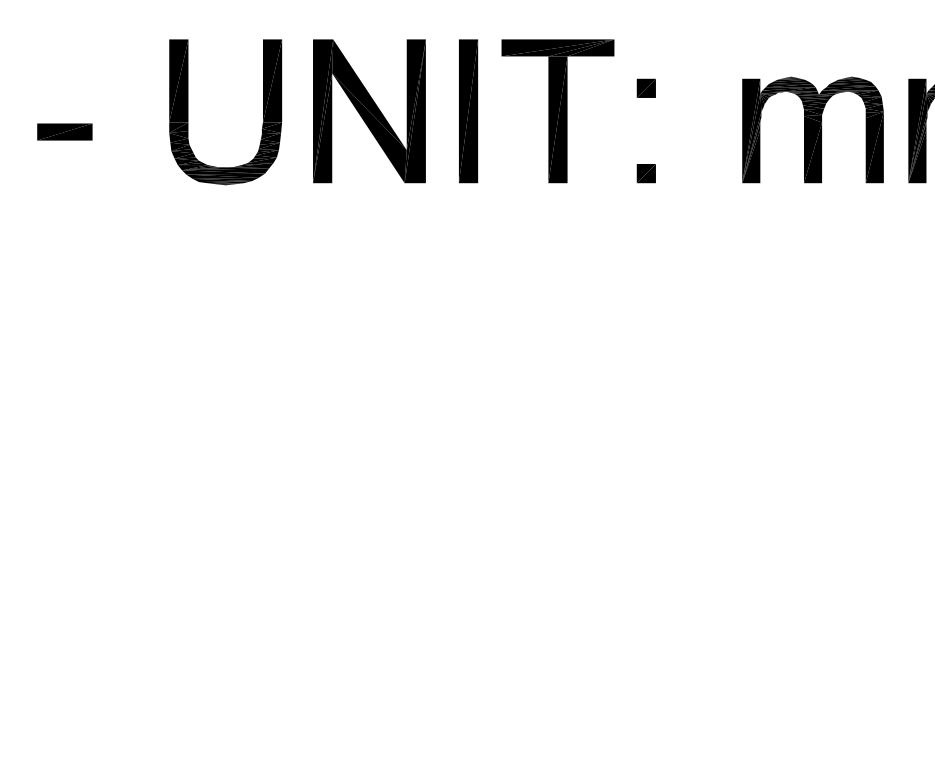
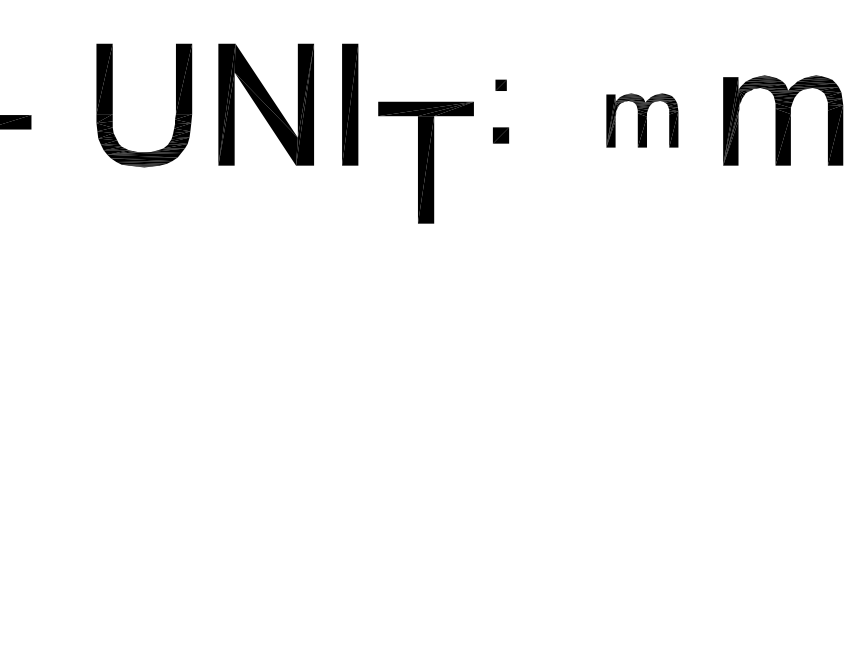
part: (646, 88) -> (501, 85), size x0.7
part: (557, 111) -> (425, 162), moved
part: (813, 129) -> (642, 120), size x0.6
part: (646, 173) -> (501, 135), moved

